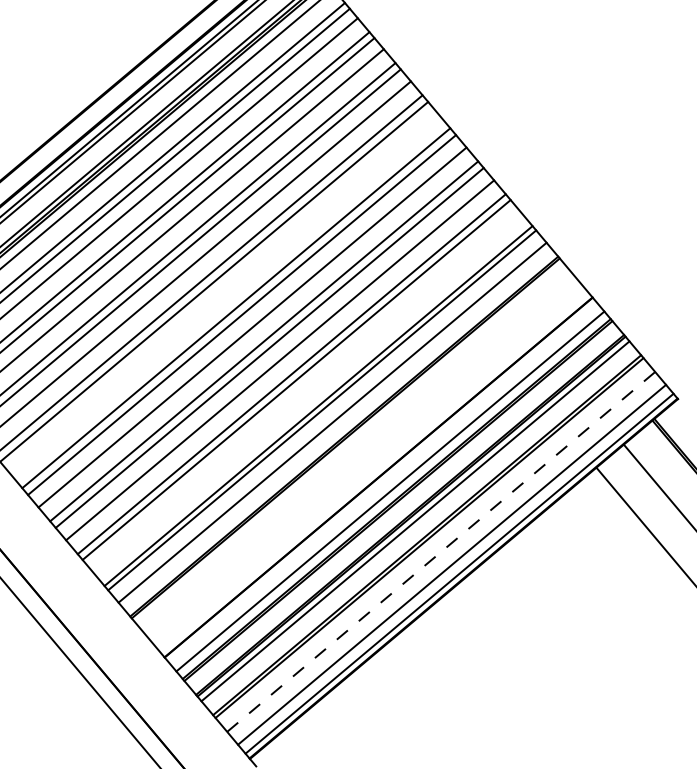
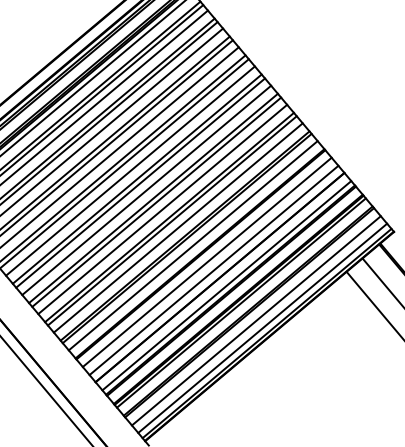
line: (224, 293) -> (130, 170), added
line: (305, 391) -> (177, 227), added
line: (355, 449) -> (206, 261), added
line: (367, 465) -> (213, 270), added
line: (441, 551) -> (256, 320), dashed -> solid

